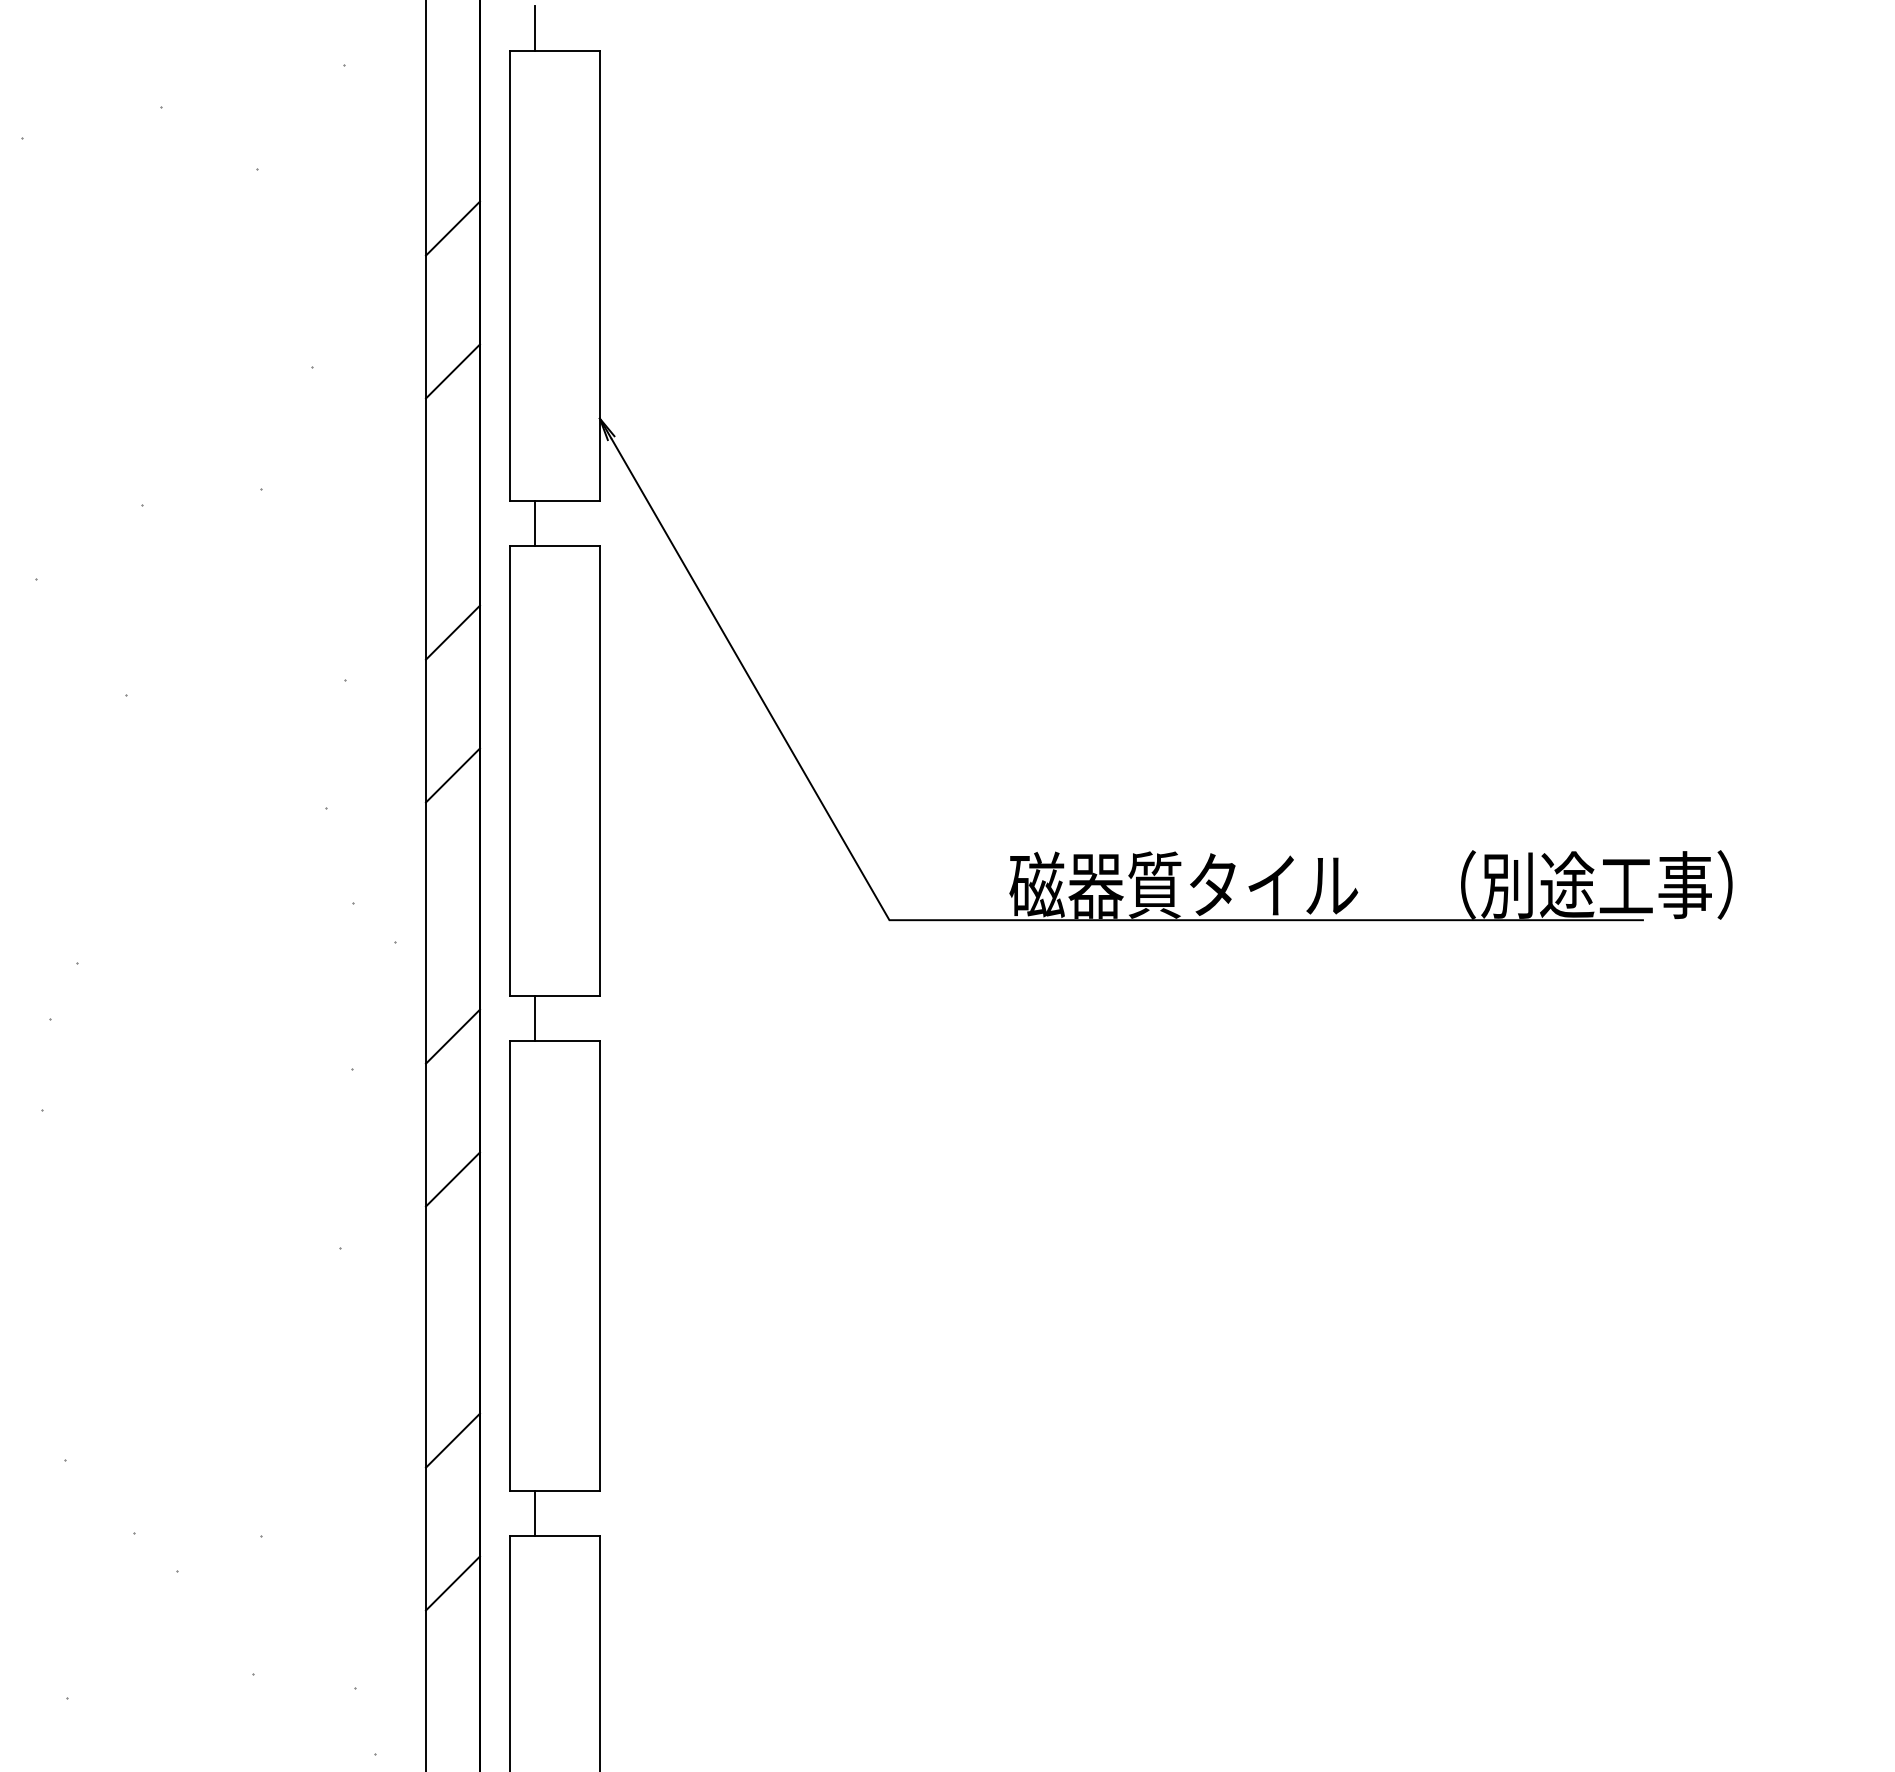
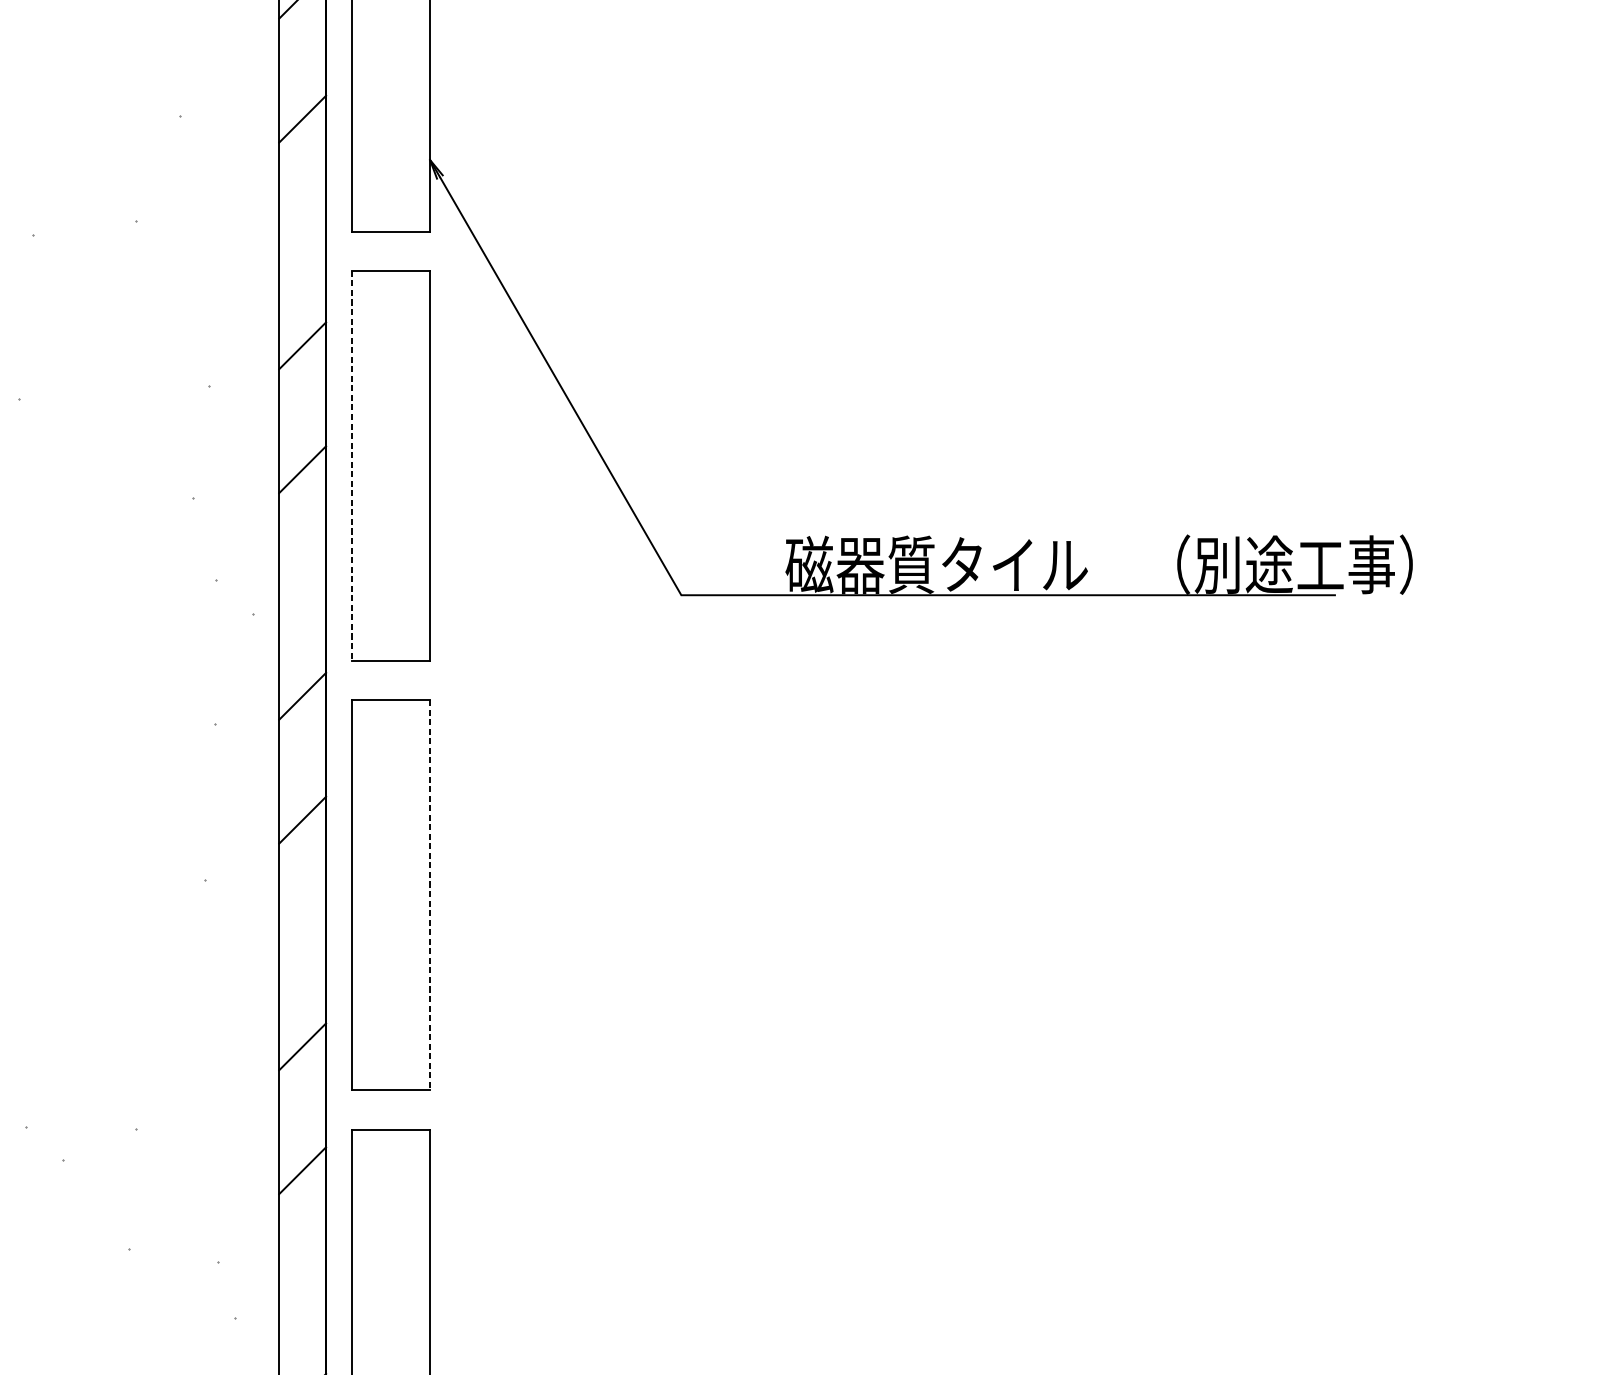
line: (534, 523) -> (373, 251), removed
line: (509, 771) -> (351, 466), solid -> dashed
line: (534, 1018) -> (373, 680), removed
line: (599, 1266) -> (429, 895), solid -> dashed
line: (534, 1513) -> (373, 1109), removed

